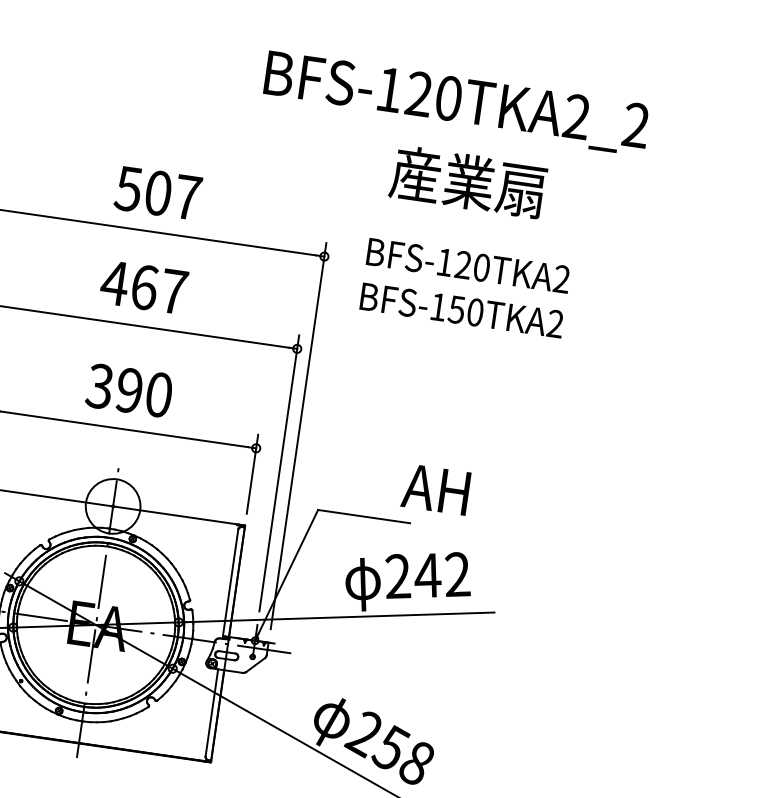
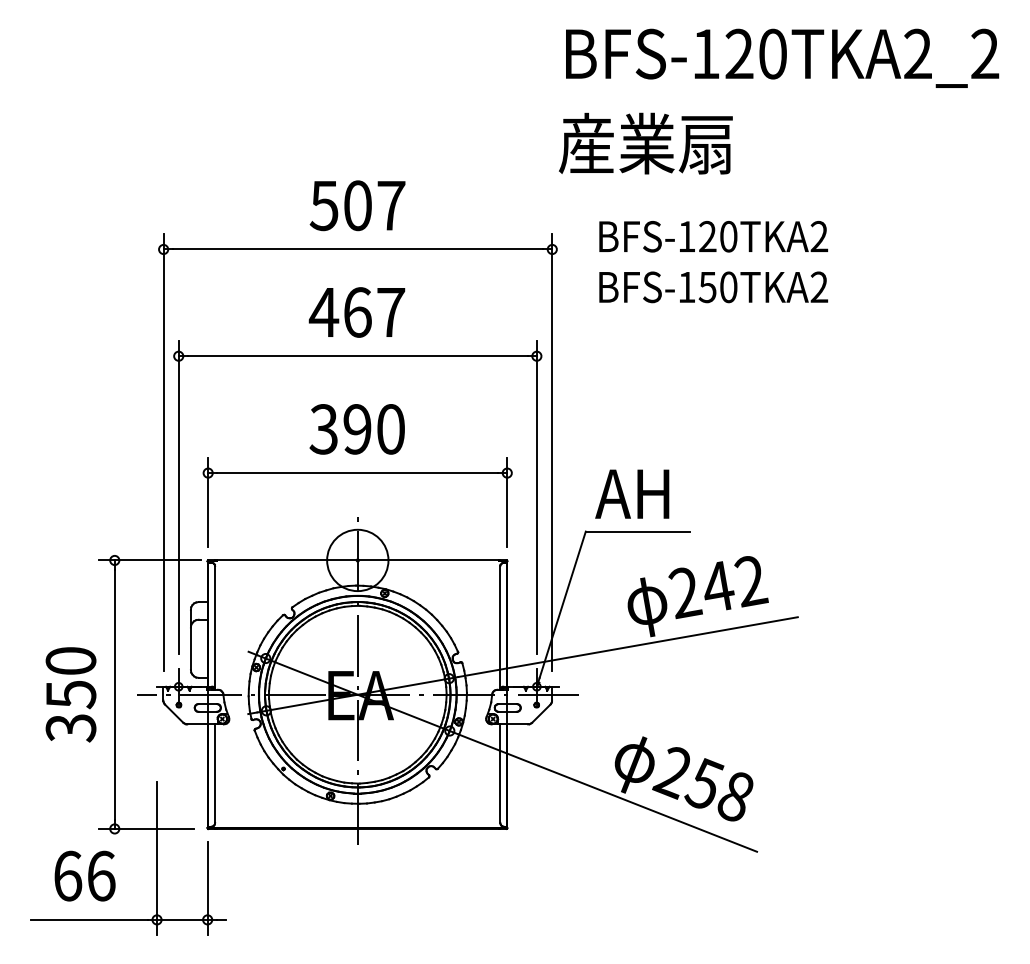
text: (456, 102) -> (782, 57), moved
text: (467, 181) -> (645, 143), moved
text: (436, 489) -> (632, 493), moved

